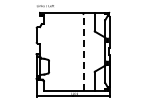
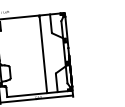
line: (83, 51) -> (42, 54), dashed -> solid

